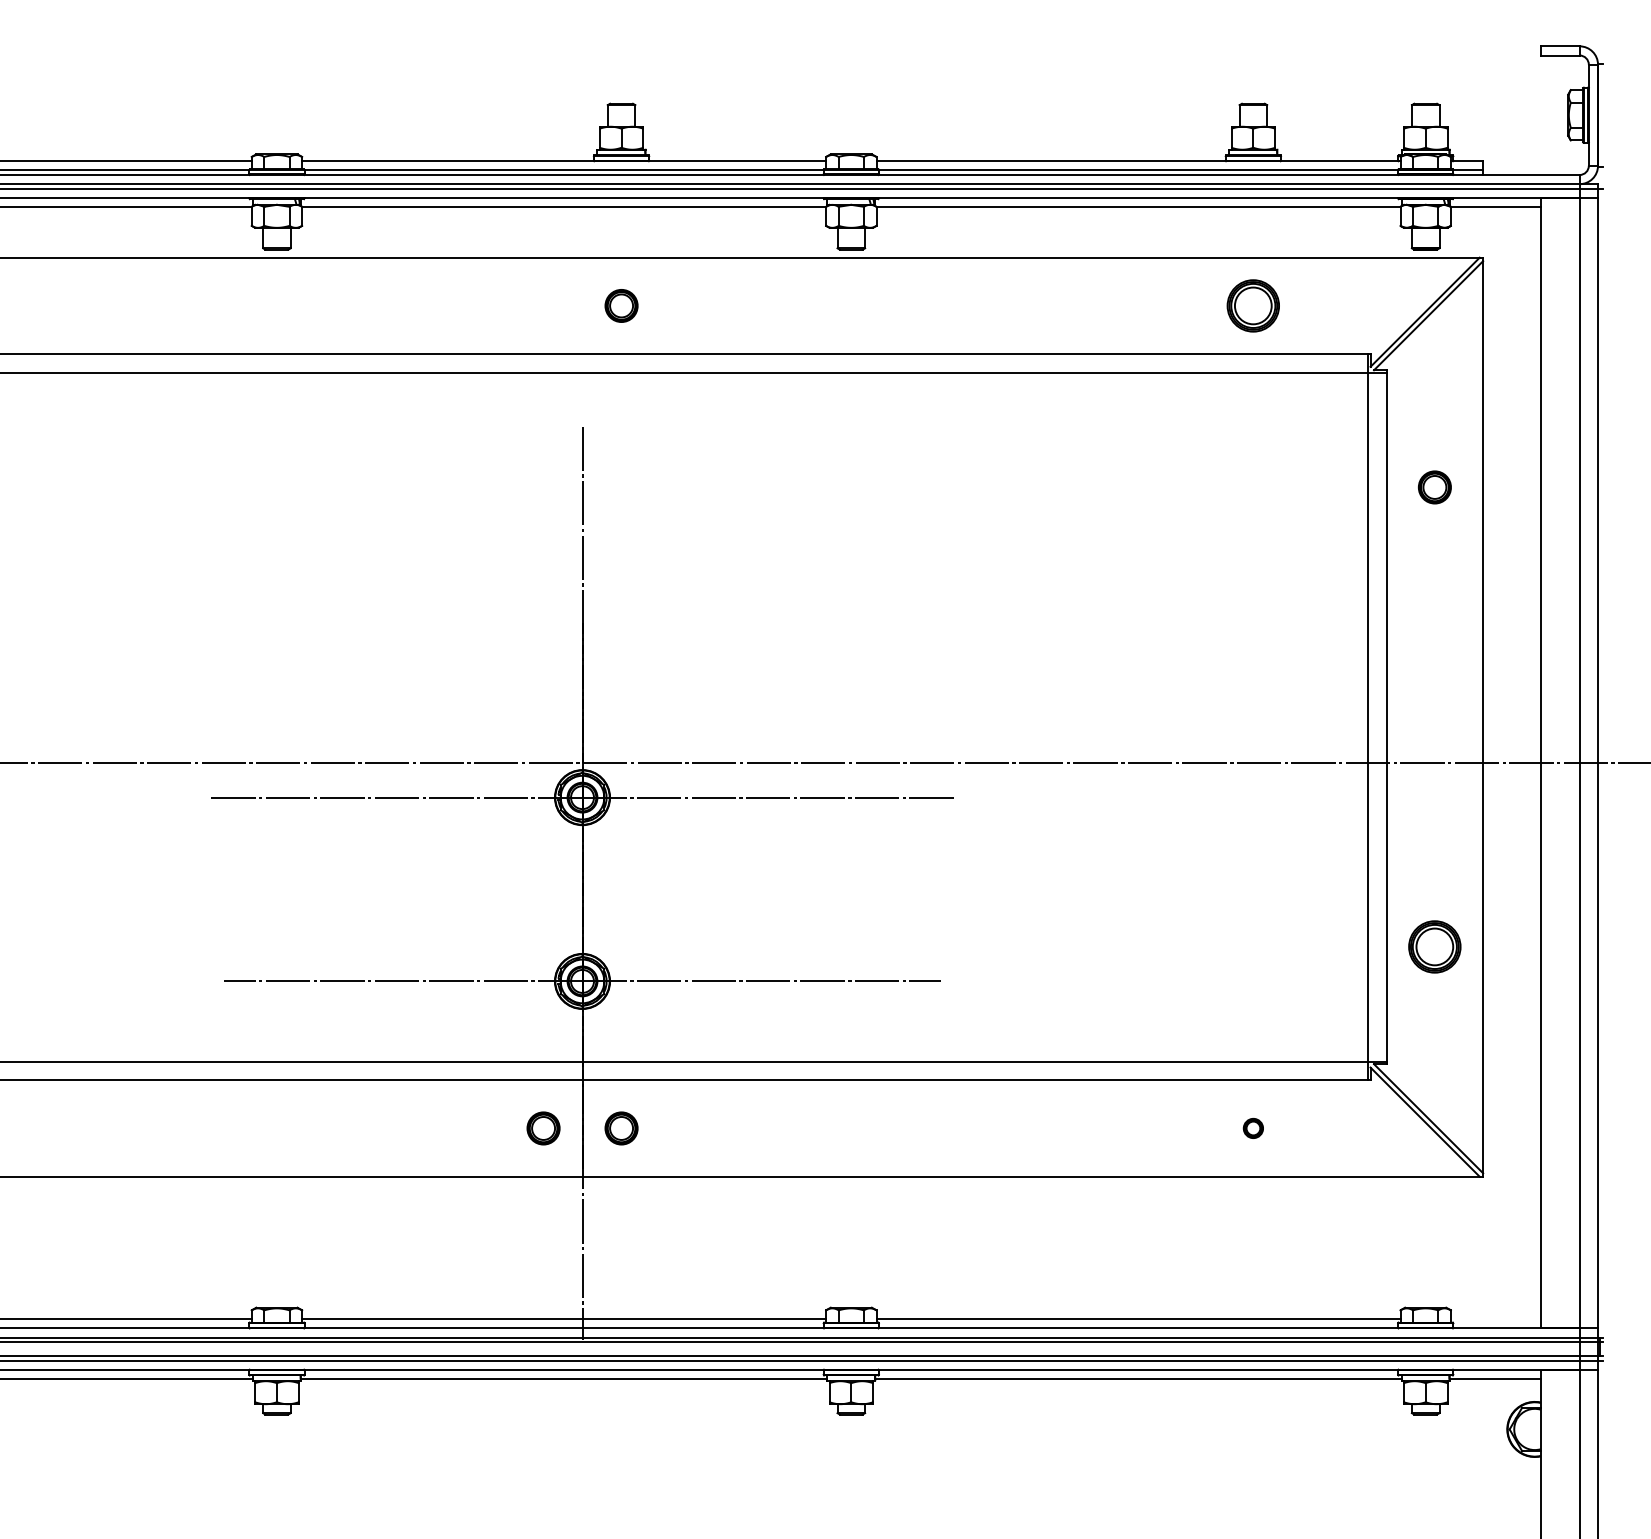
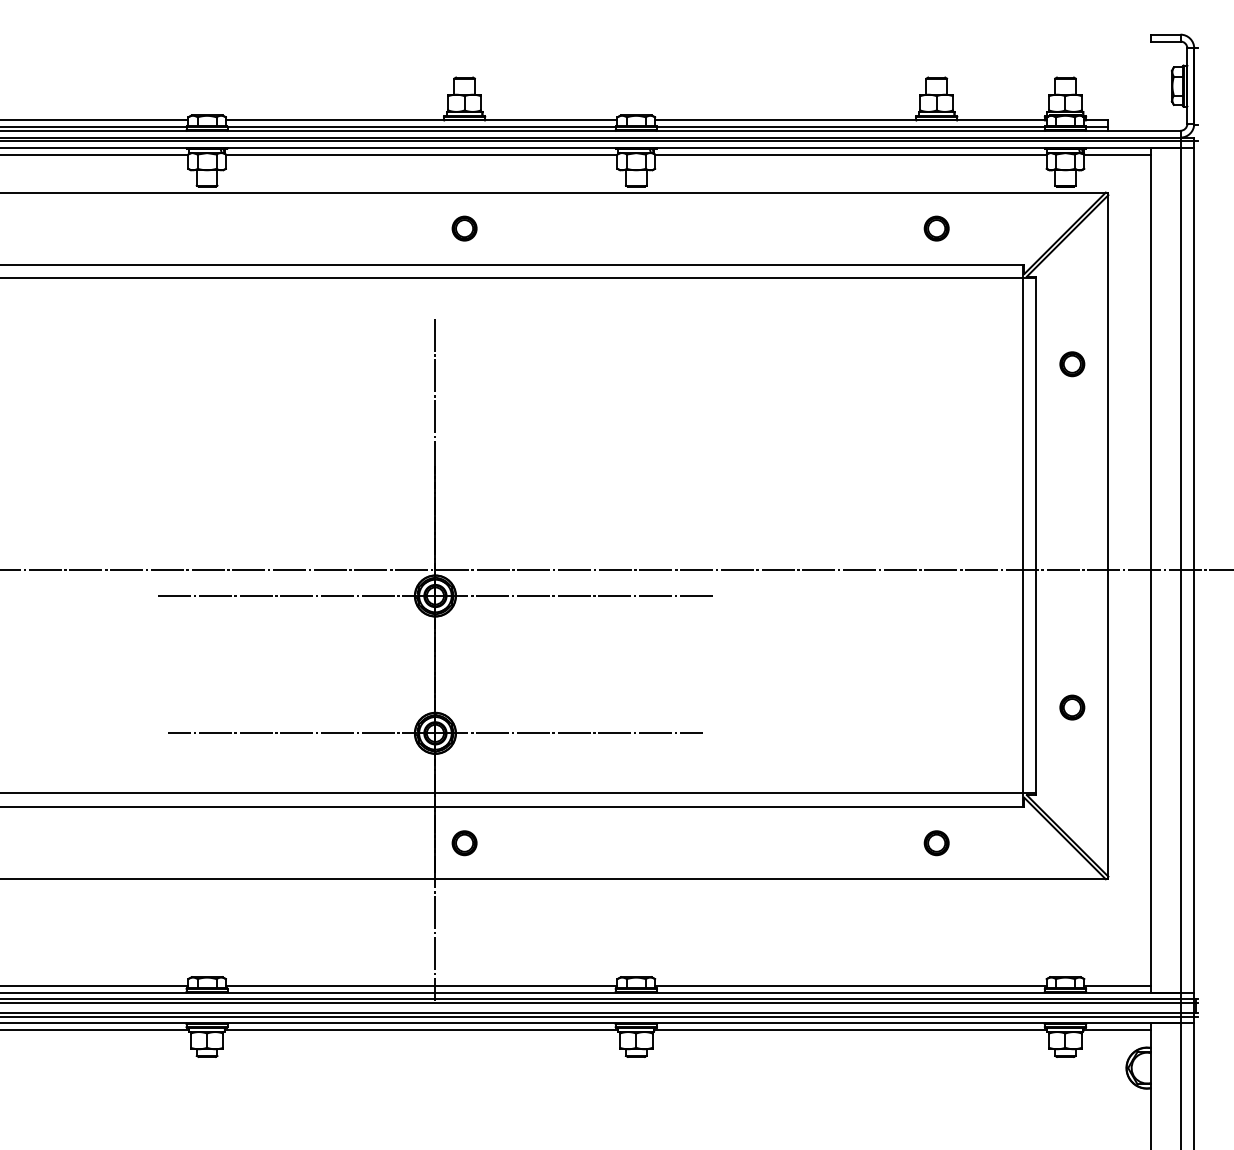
part: (1253, 305) -> (936, 228), size x0.62
part: (1434, 946) -> (1072, 707), size x0.62
part: (543, 1128) -> (406, 843), removed
part: (1253, 1128) -> (936, 843), size x1.67
line: (1495, 1319) -> (1117, 985), added

